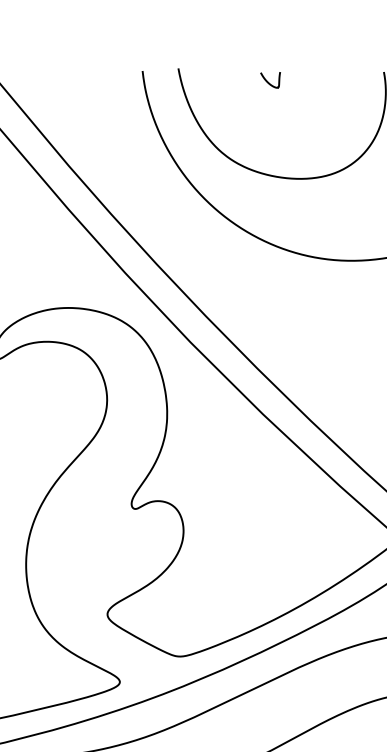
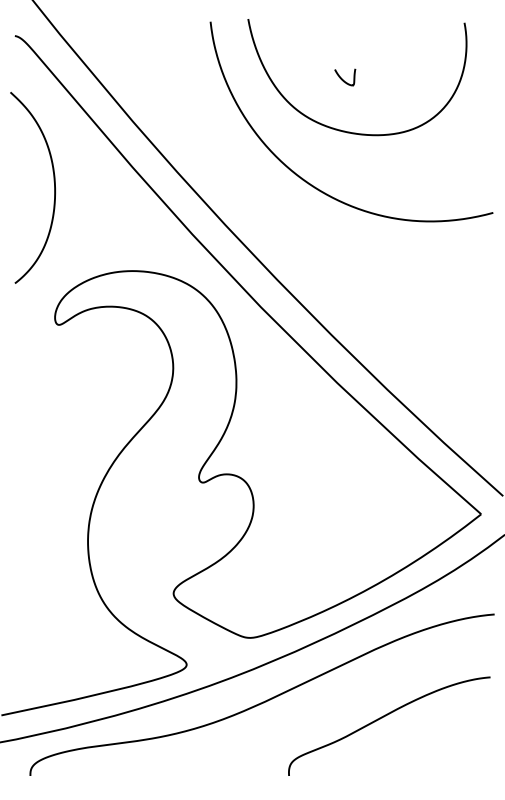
curve: (268, 82) -> (343, 79), moved

